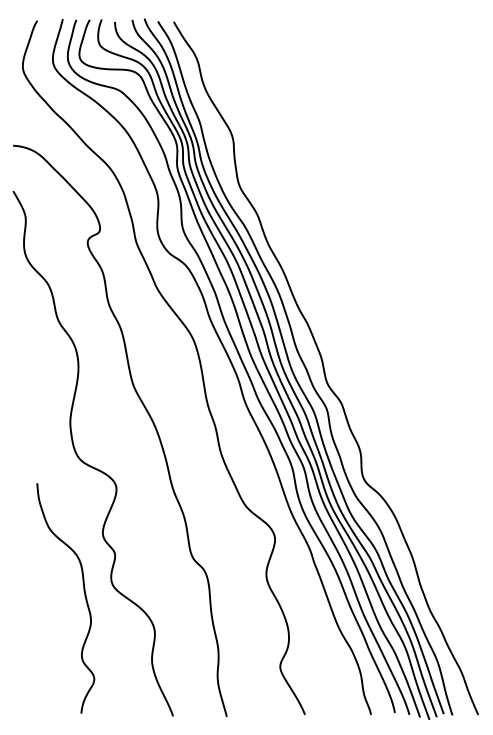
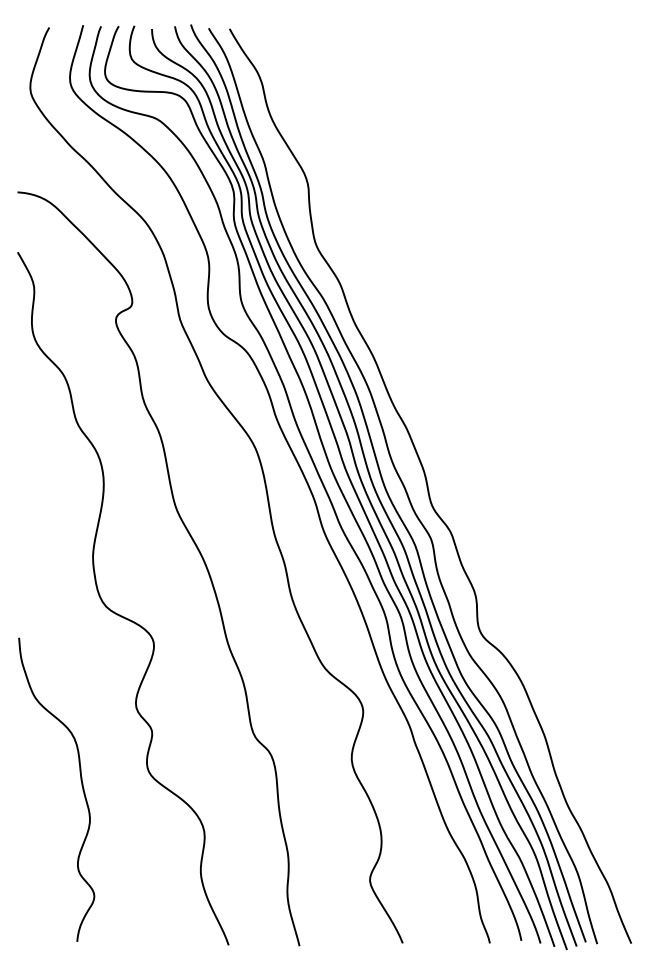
curve: (84, 596) -> (81, 787), moved

